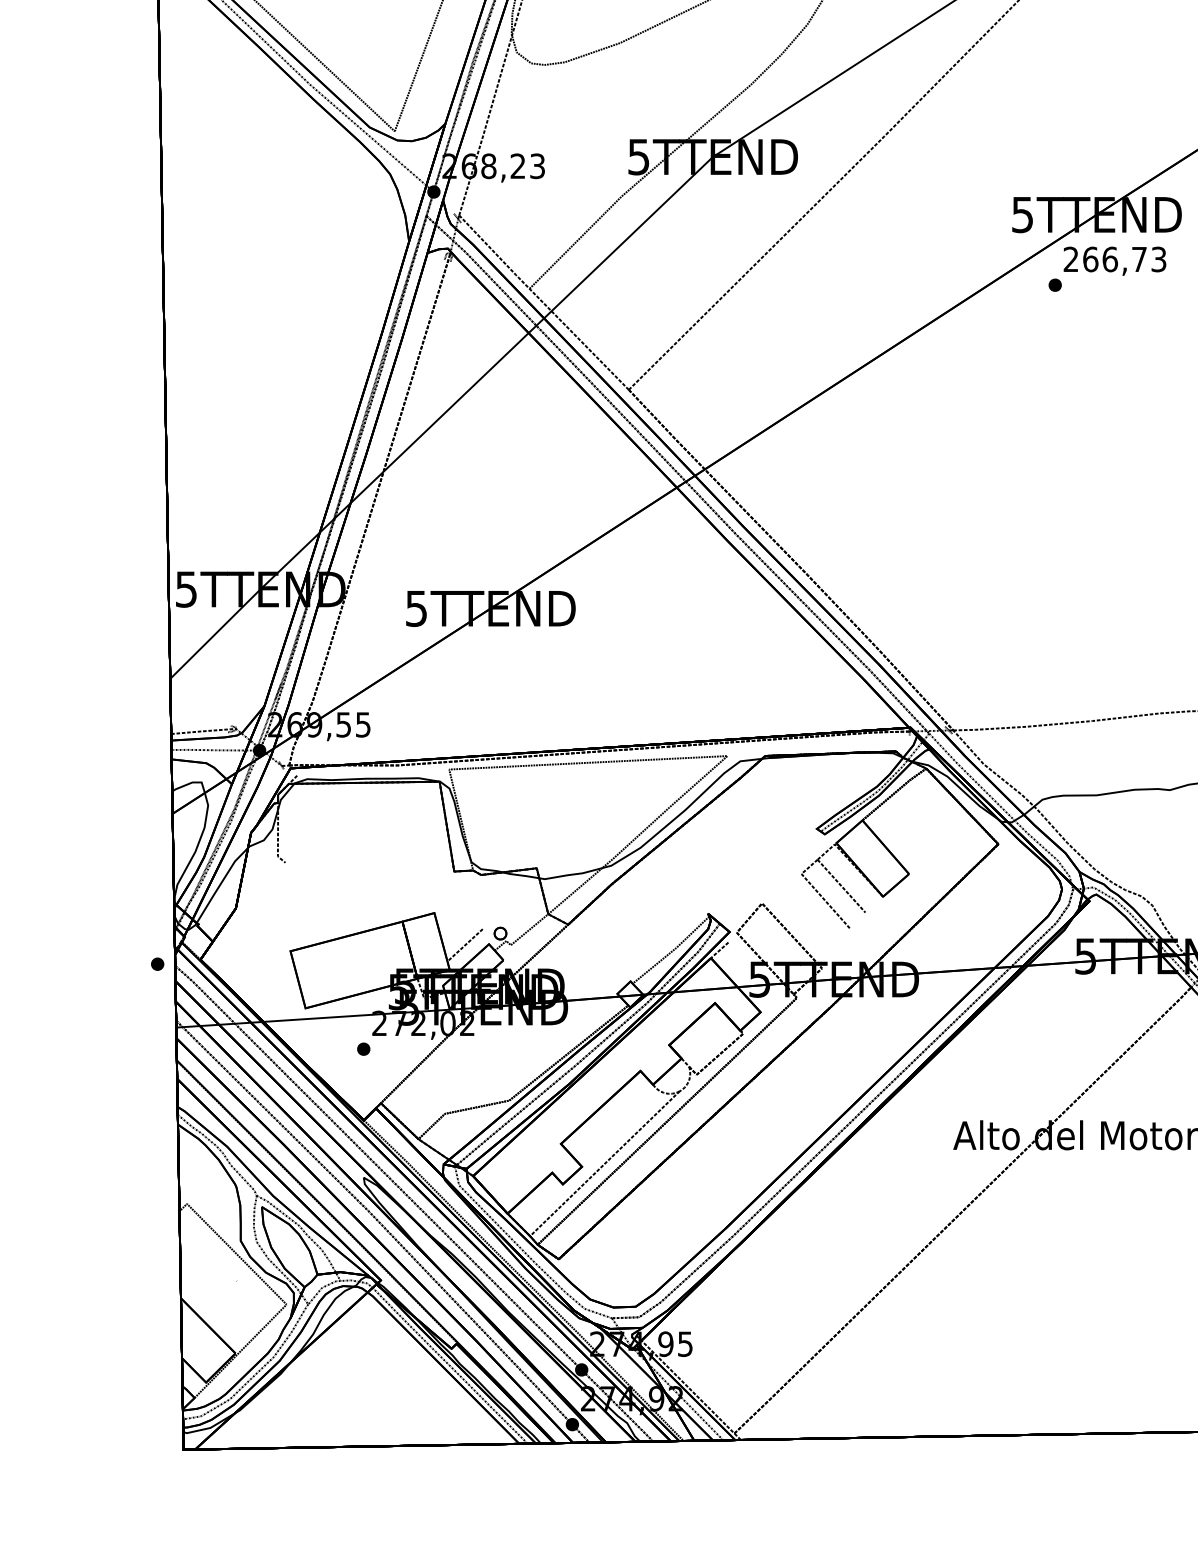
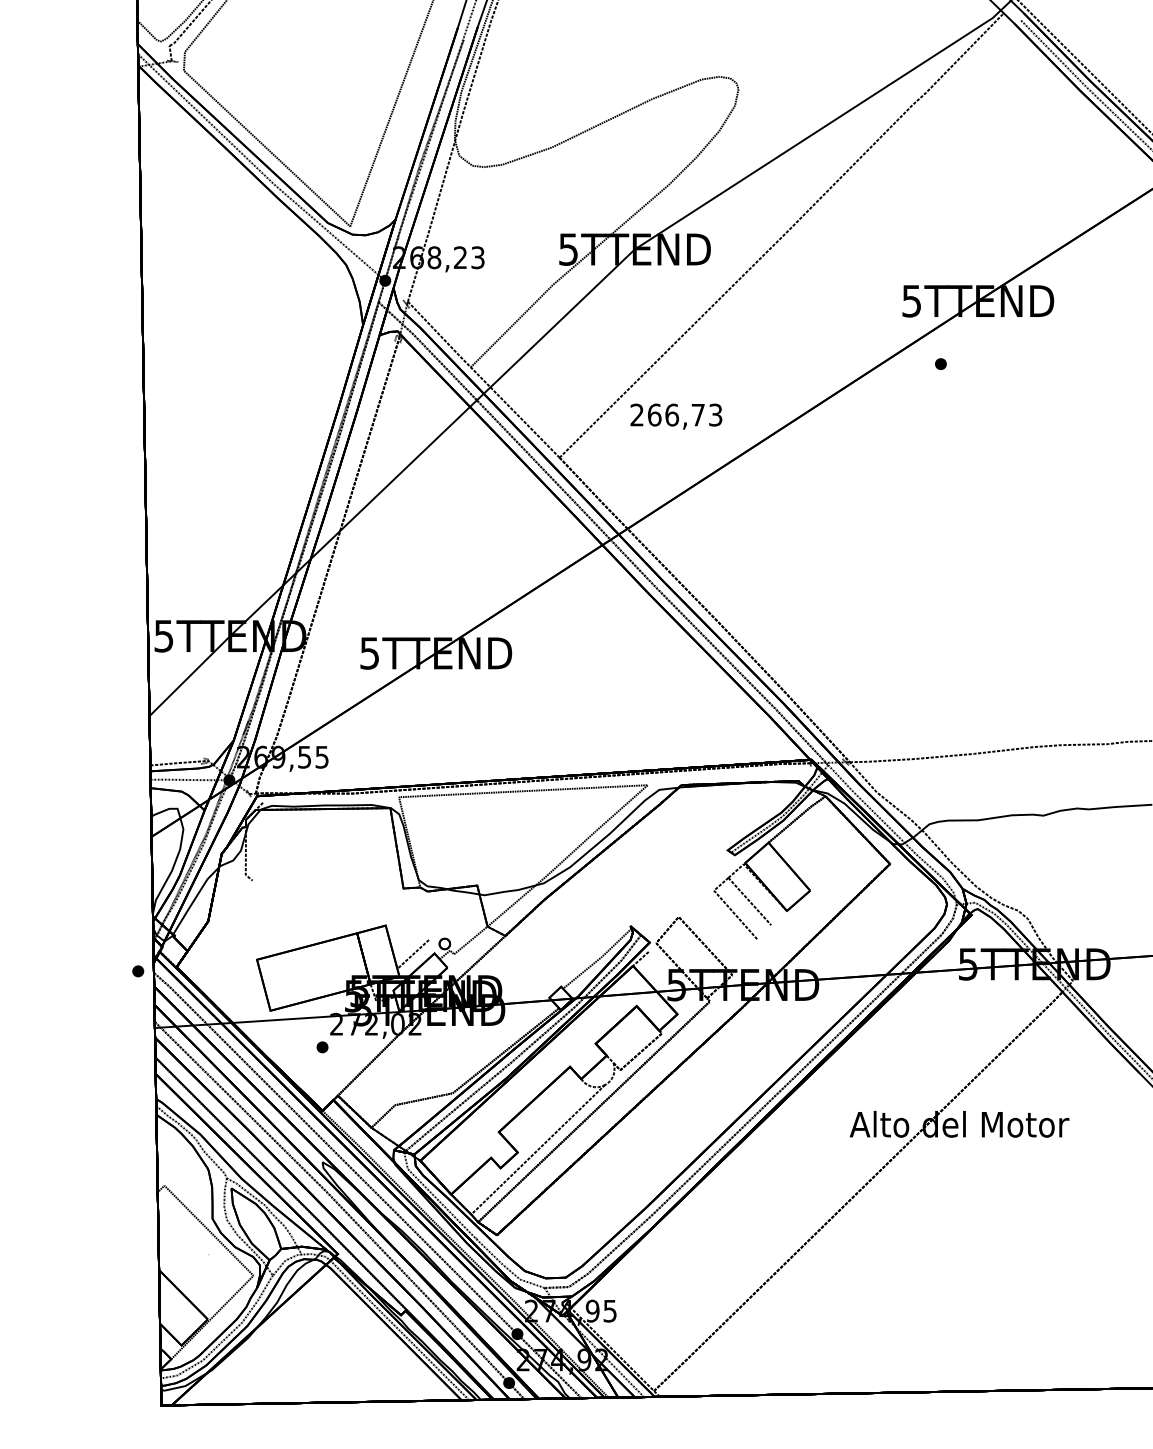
text: (1115, 261) -> (676, 416), moved

